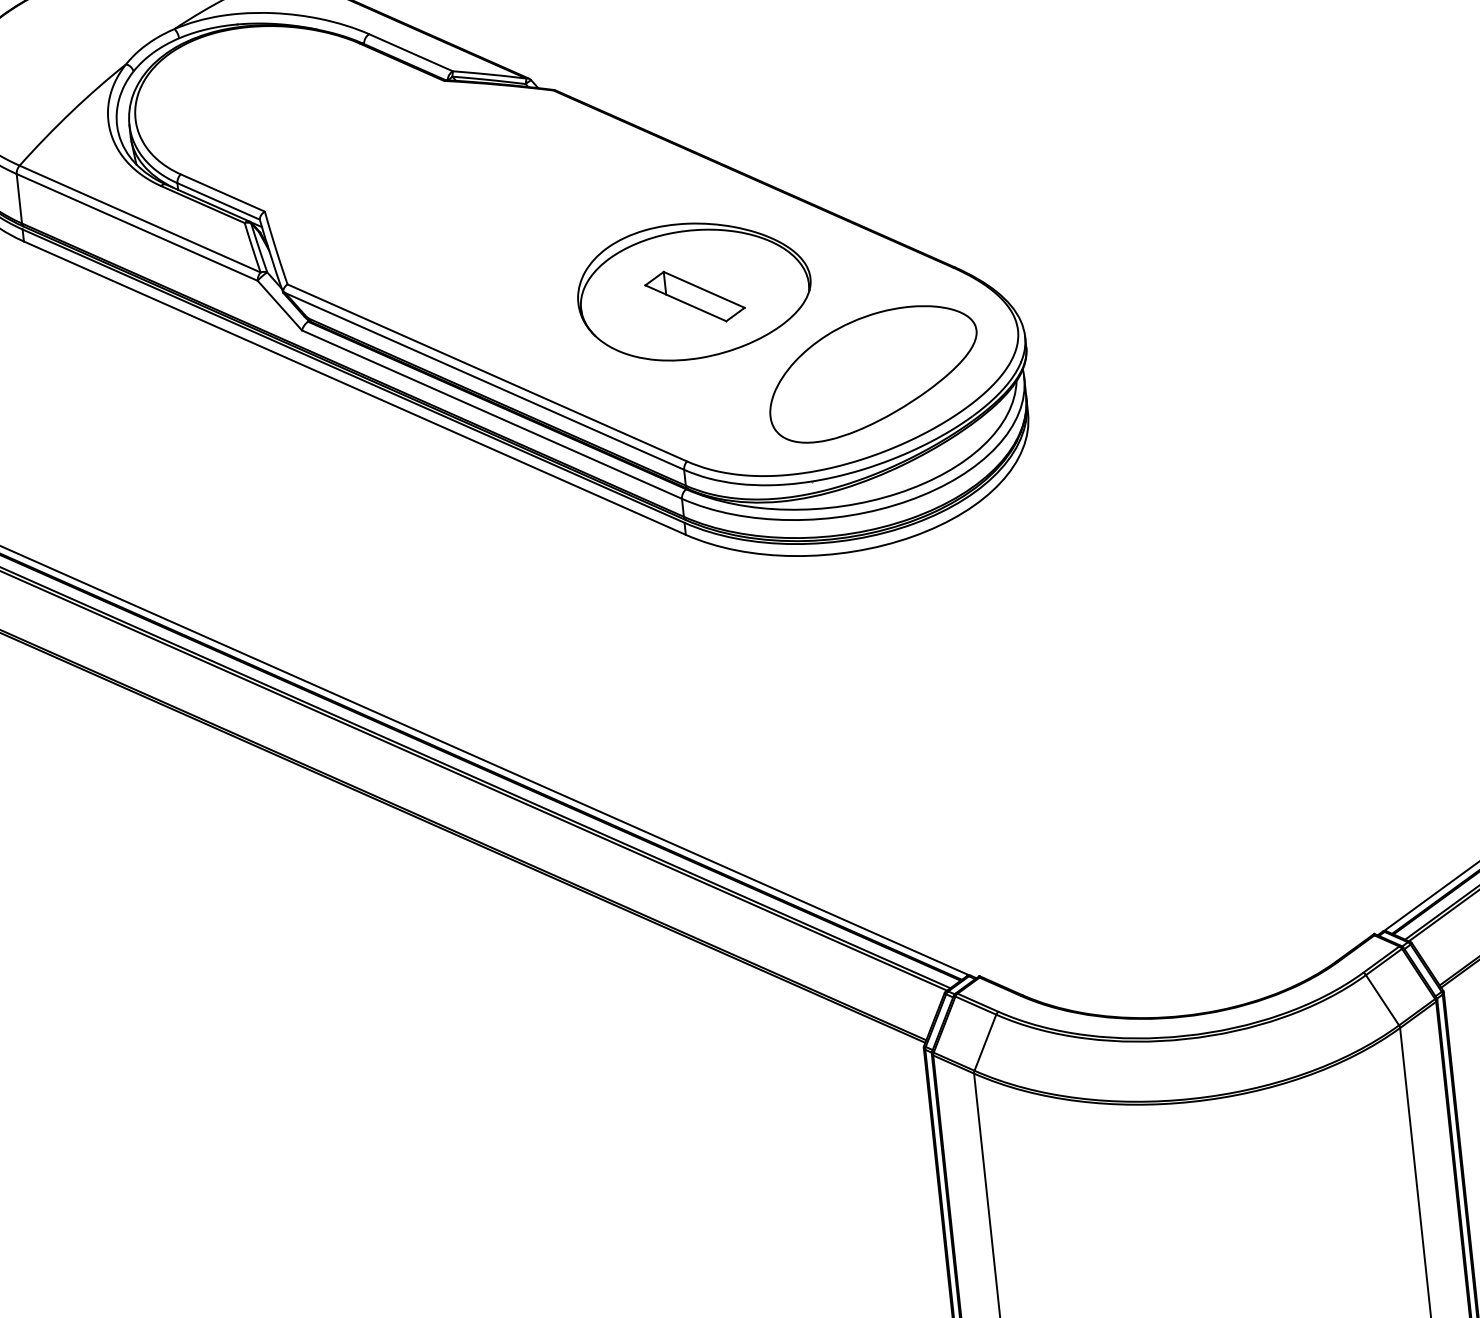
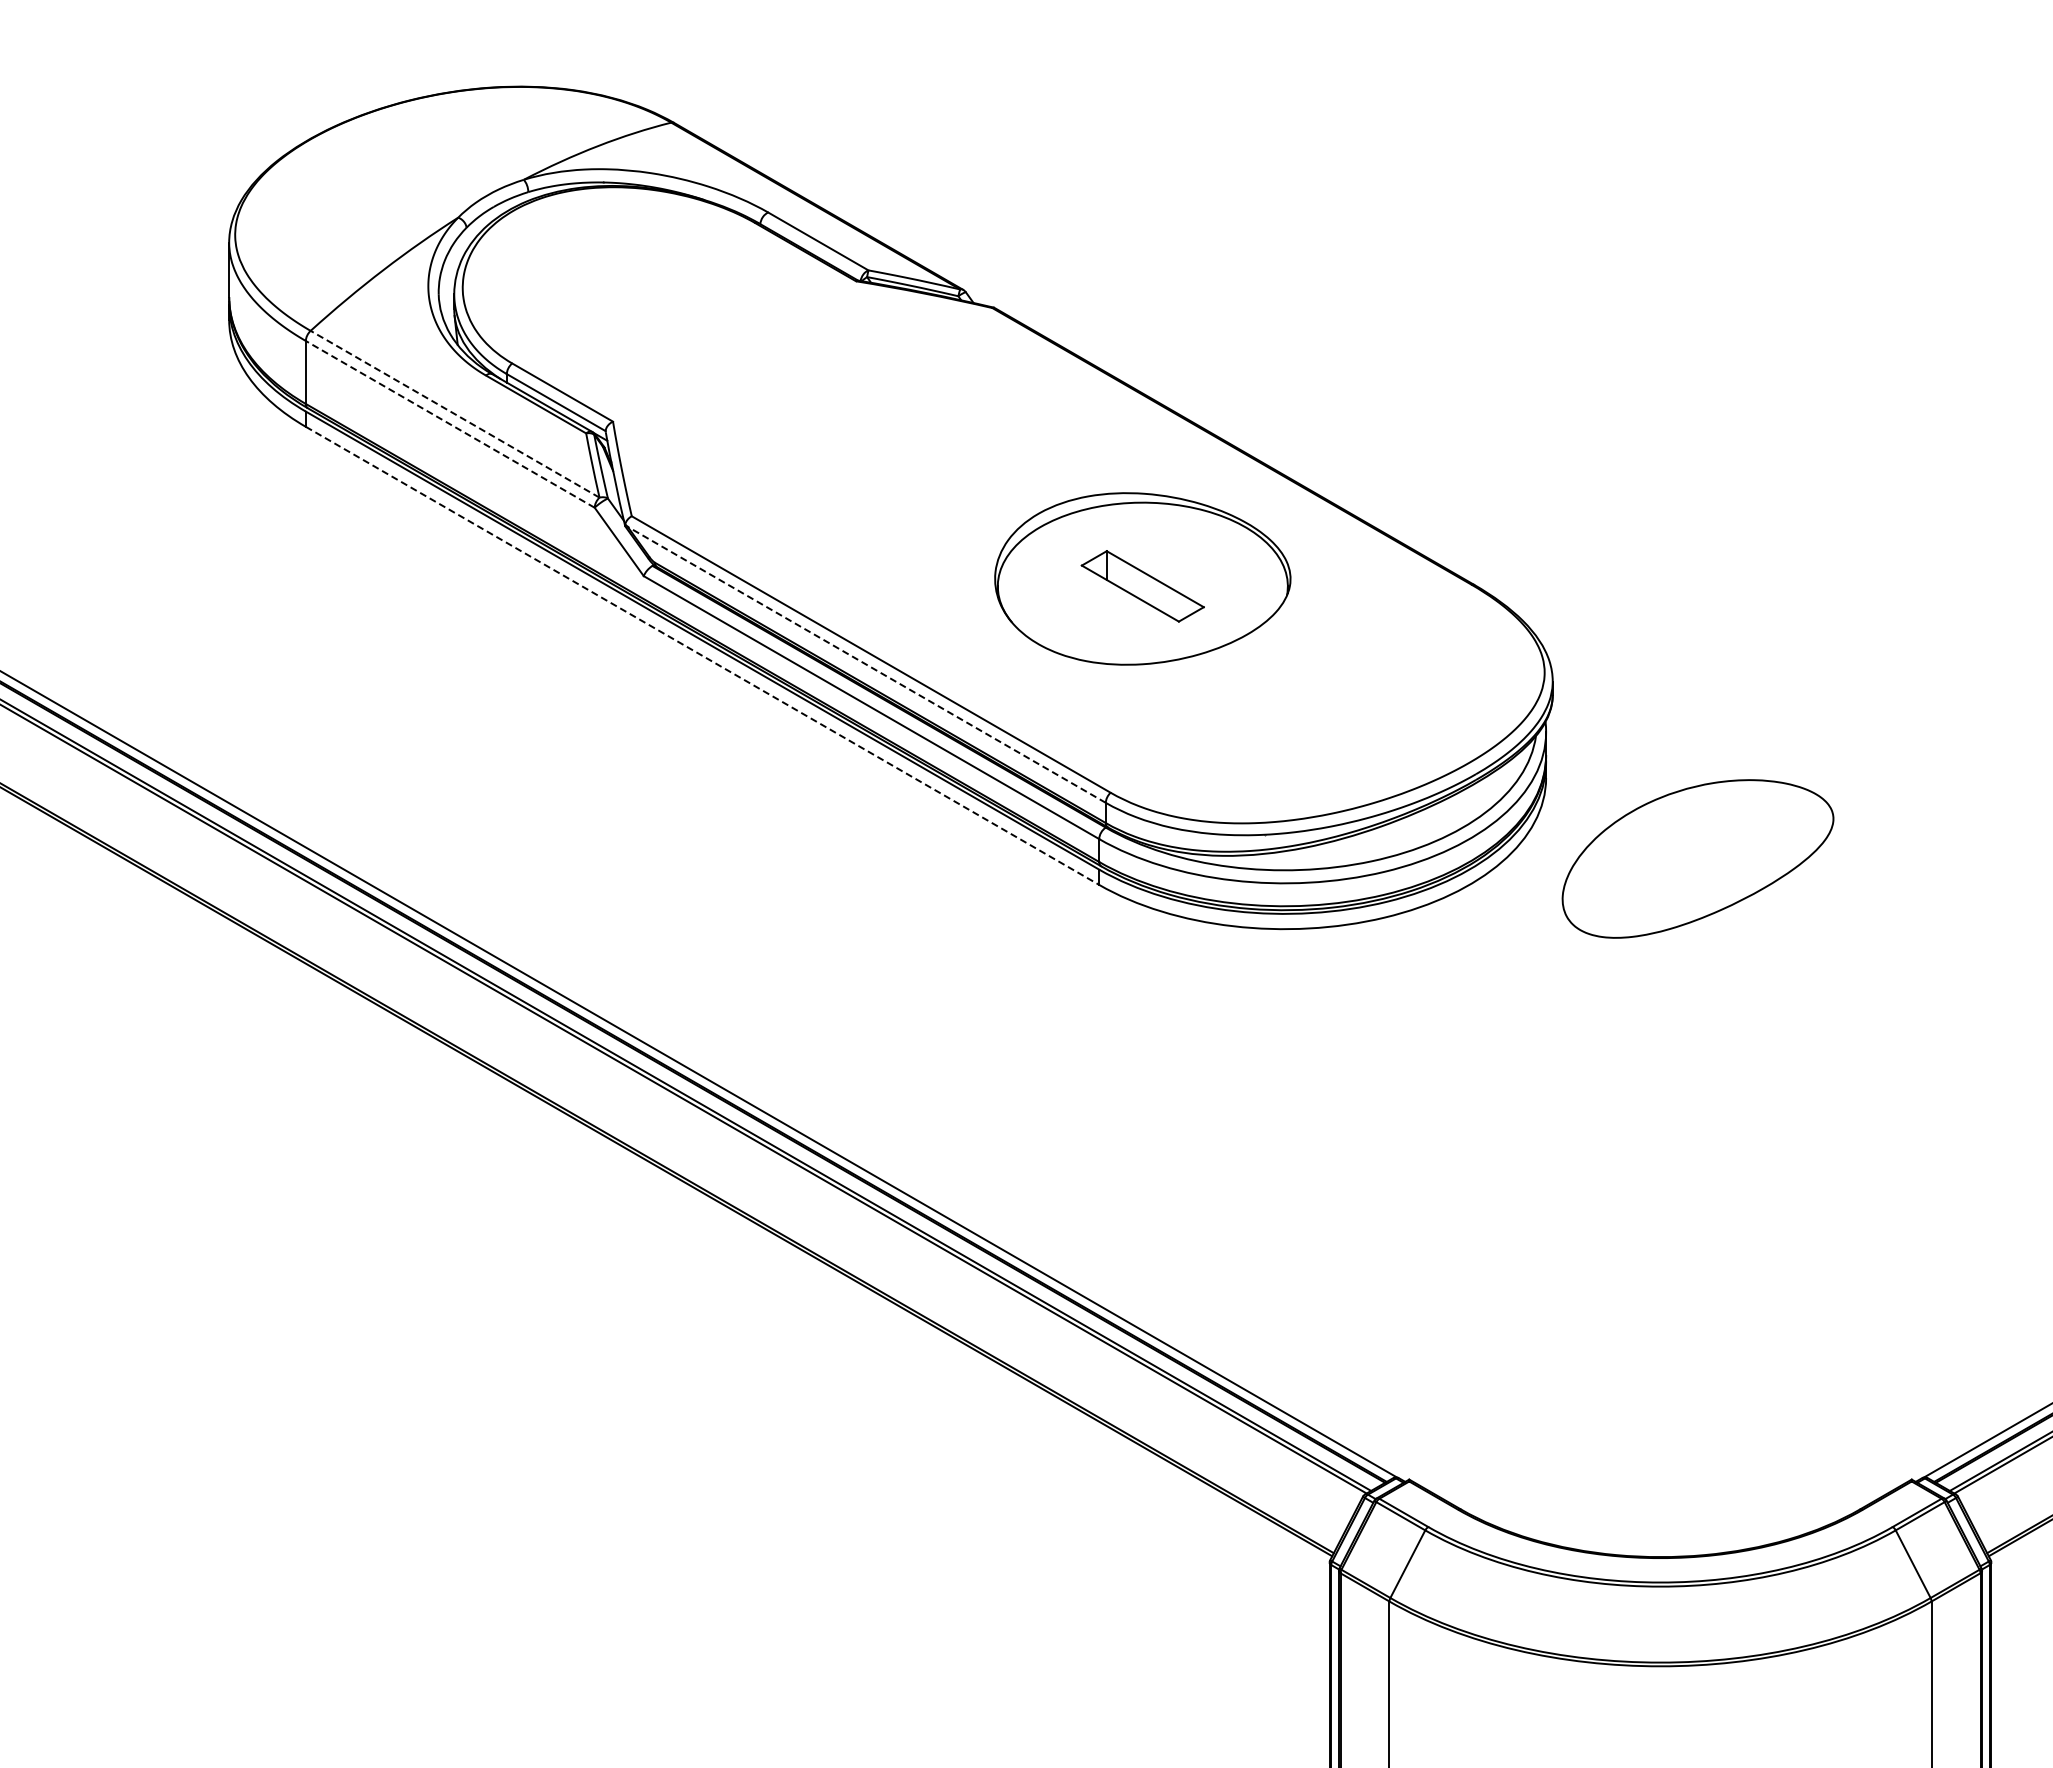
line: (140, 219) -> (455, 414), solid -> dashed
line: (137, 227) -> (450, 424), solid -> dashed
part: (873, 373) -> (1697, 858), moved
line: (484, 381) -> (866, 664), solid -> dashed
line: (354, 388) -> (702, 656), solid -> dashed

